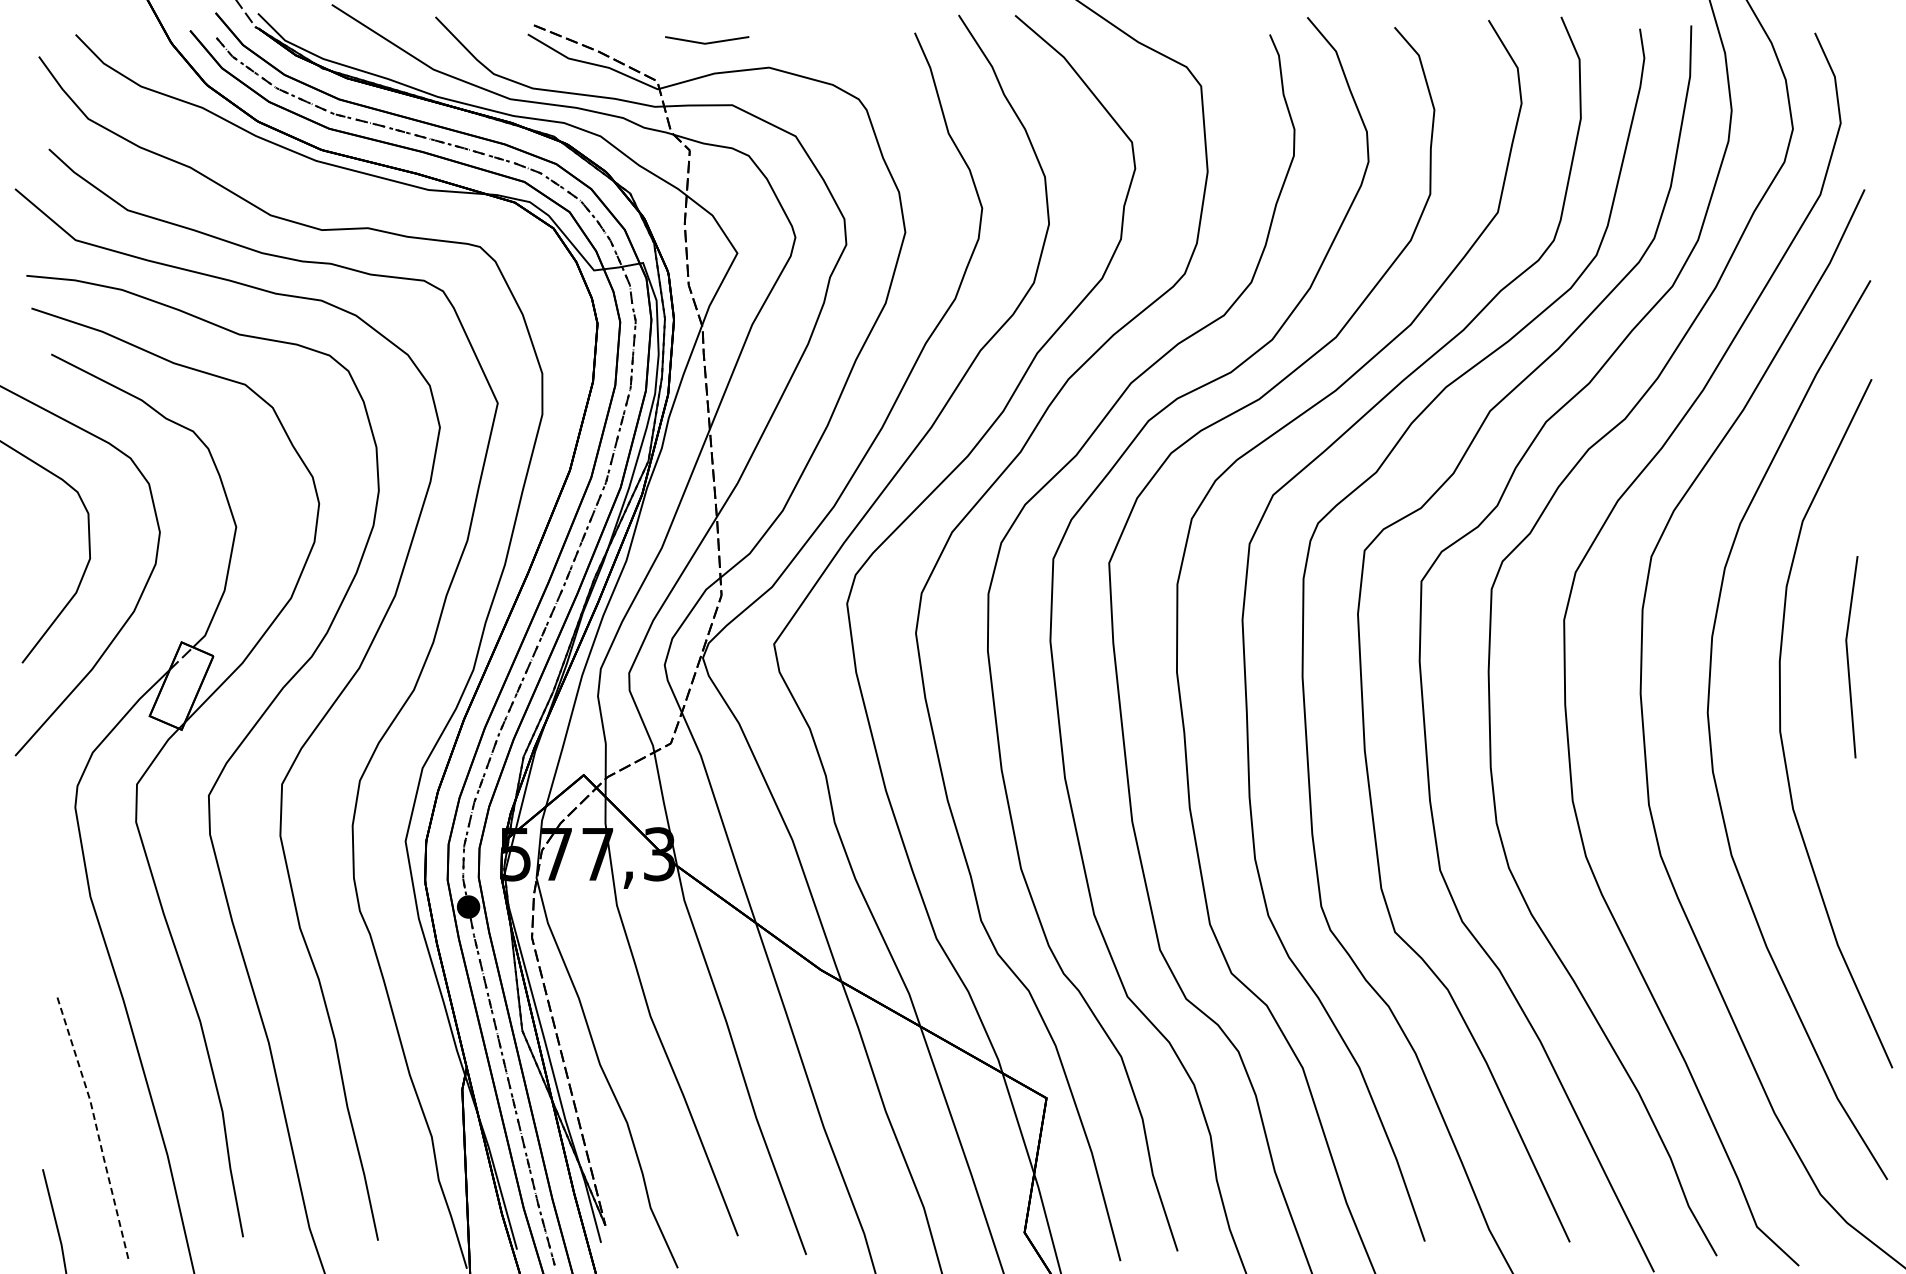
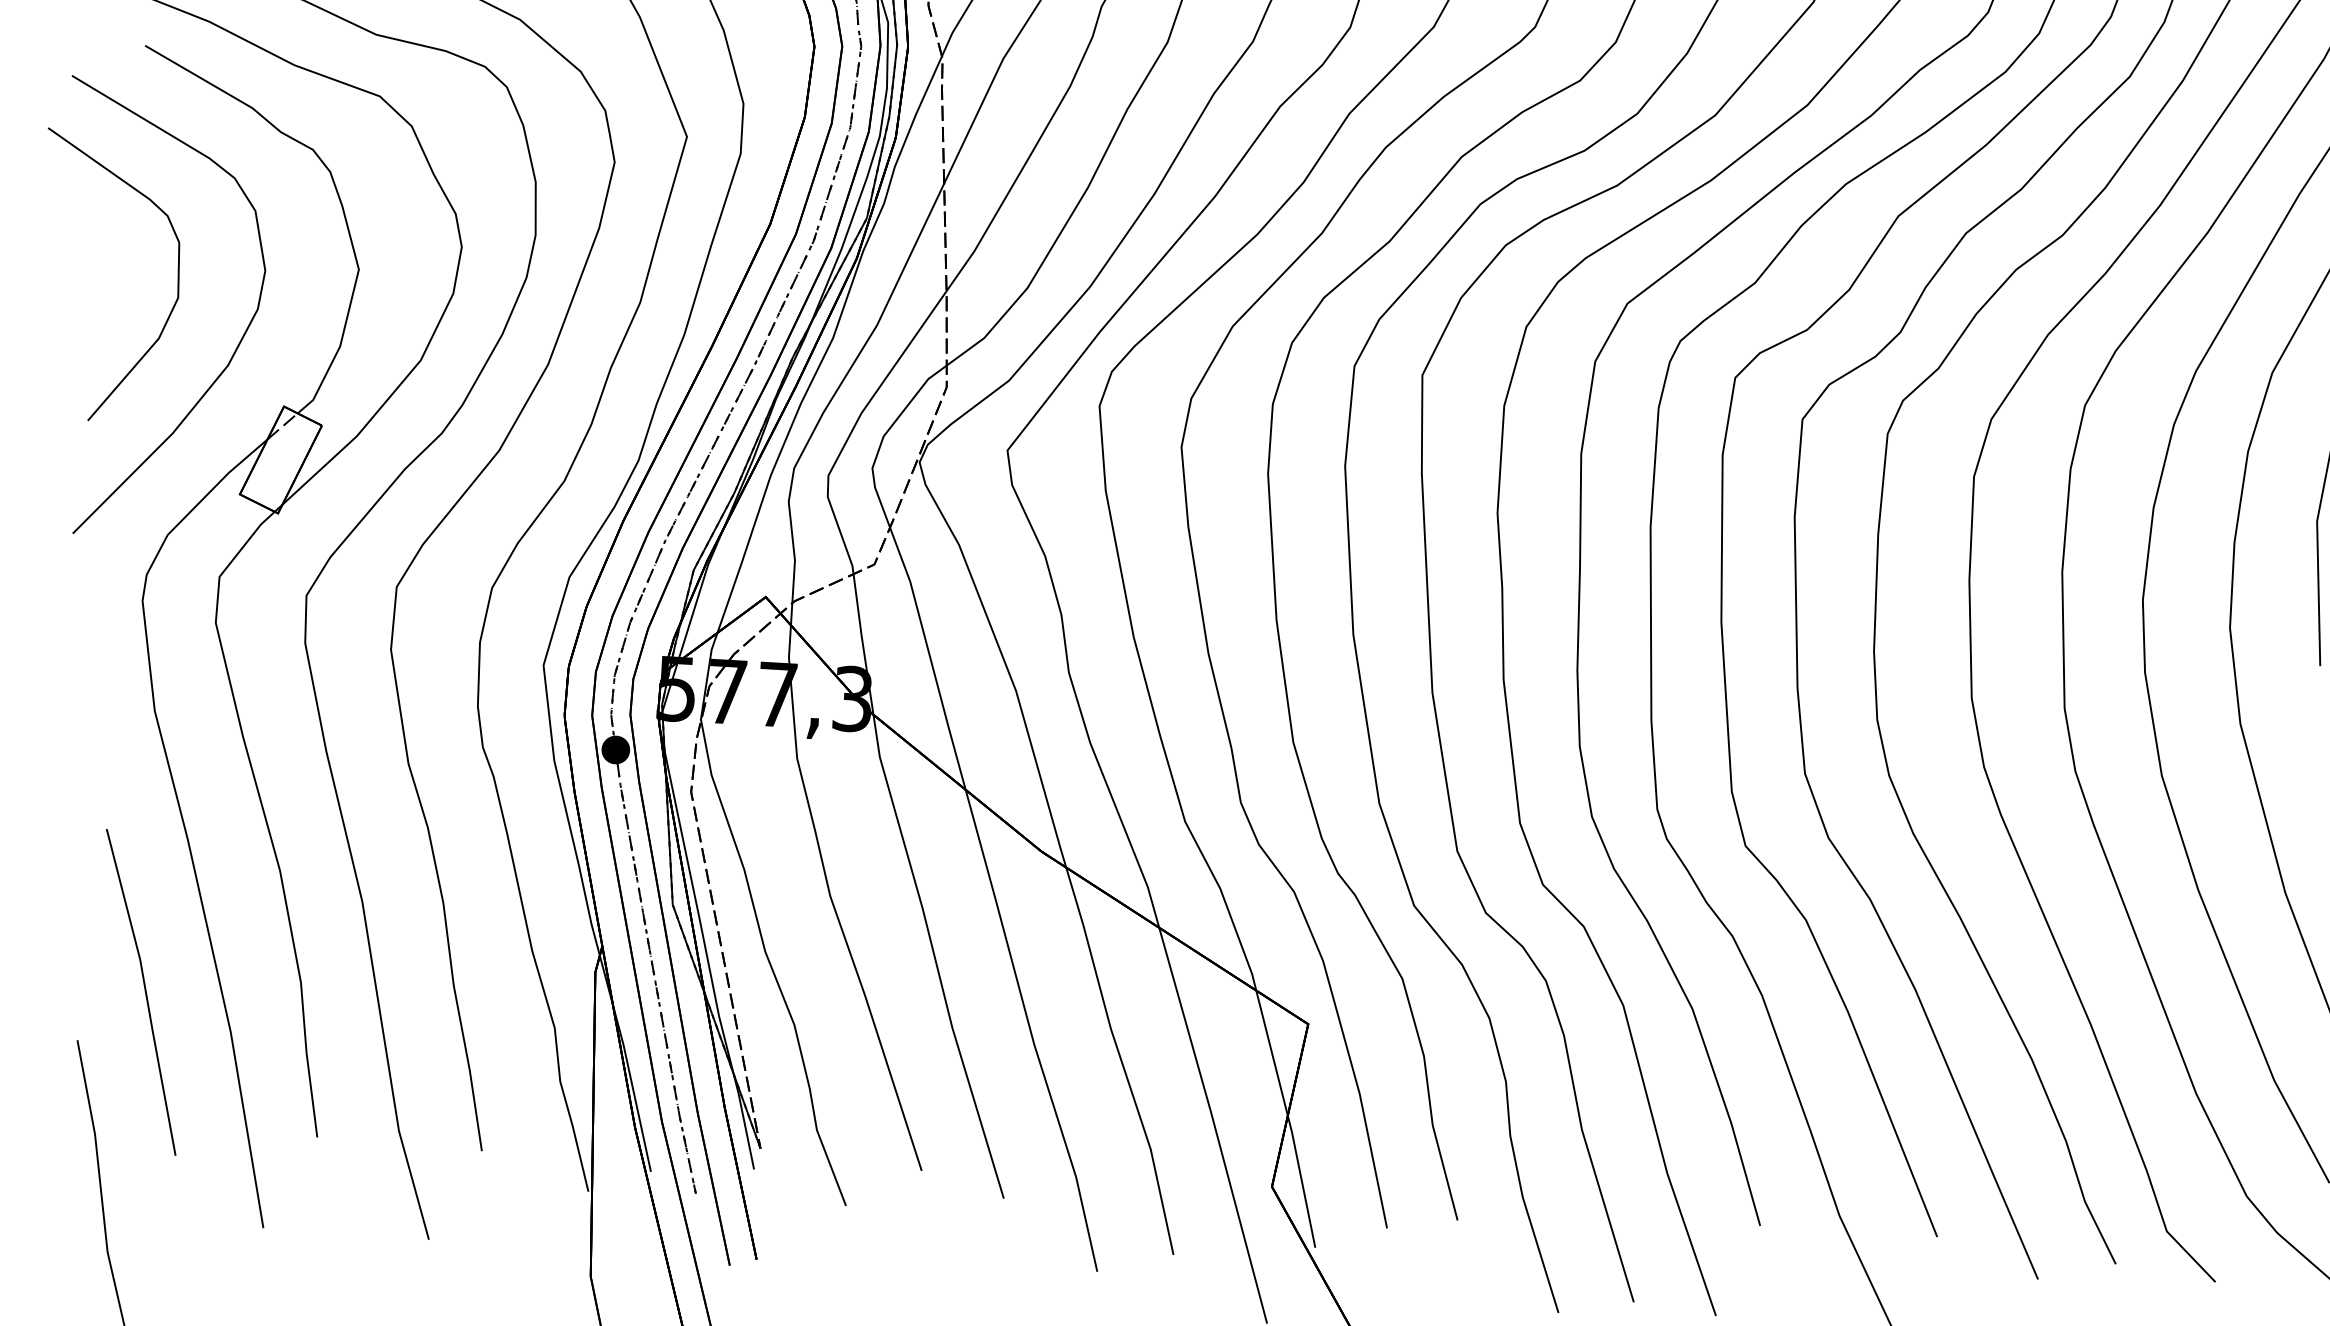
line: (96, 1125) -> (146, 990), dashed -> solid

